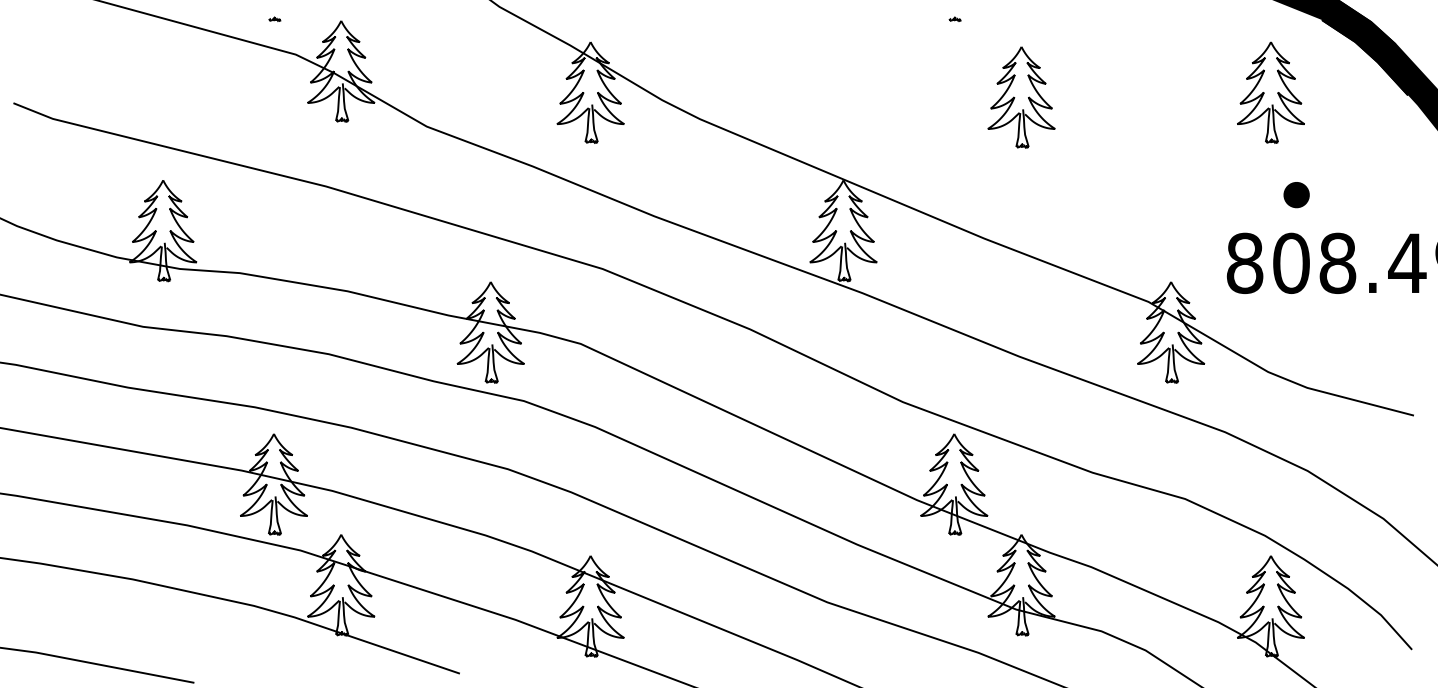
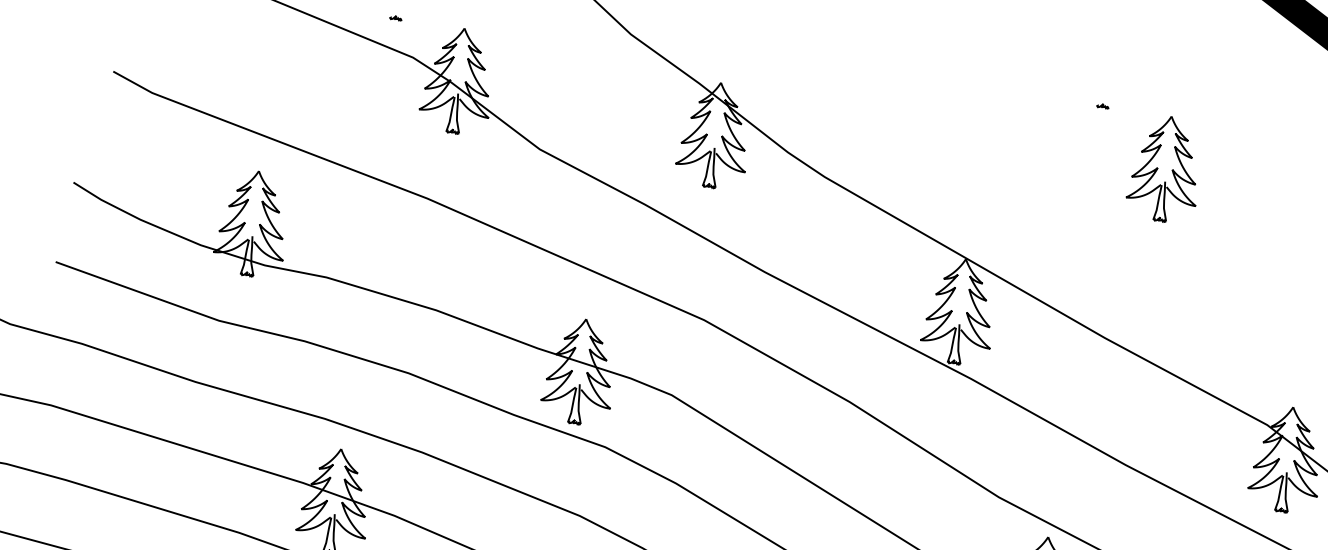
part: (1021, 97) -> (1165, 169), moved

